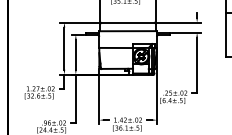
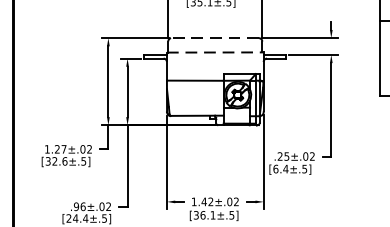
line: (127, 22) -> (214, 37), solid -> dashed
line: (128, 31) -> (216, 53), solid -> dashed

